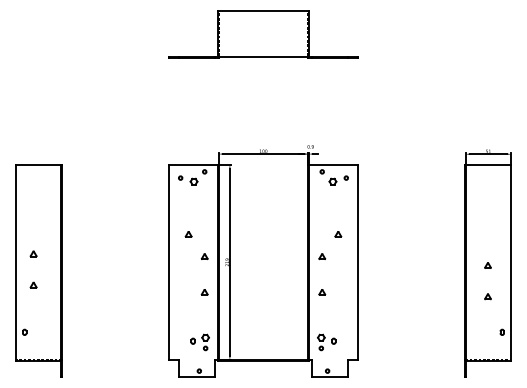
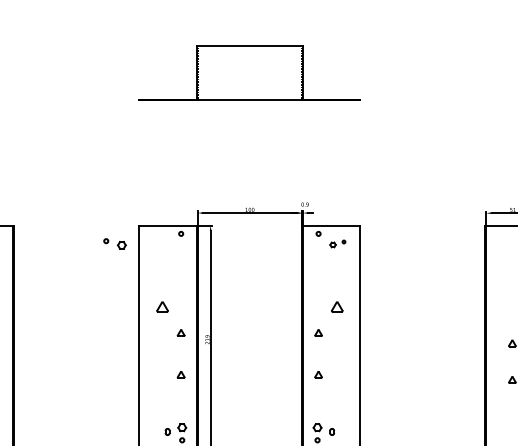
part: (188, 180) -> (115, 243), moved
part: (338, 180) -> (337, 243), size x0.7
part: (188, 234) -> (162, 307), size x1.6
part: (338, 234) -> (337, 307), size x1.6

